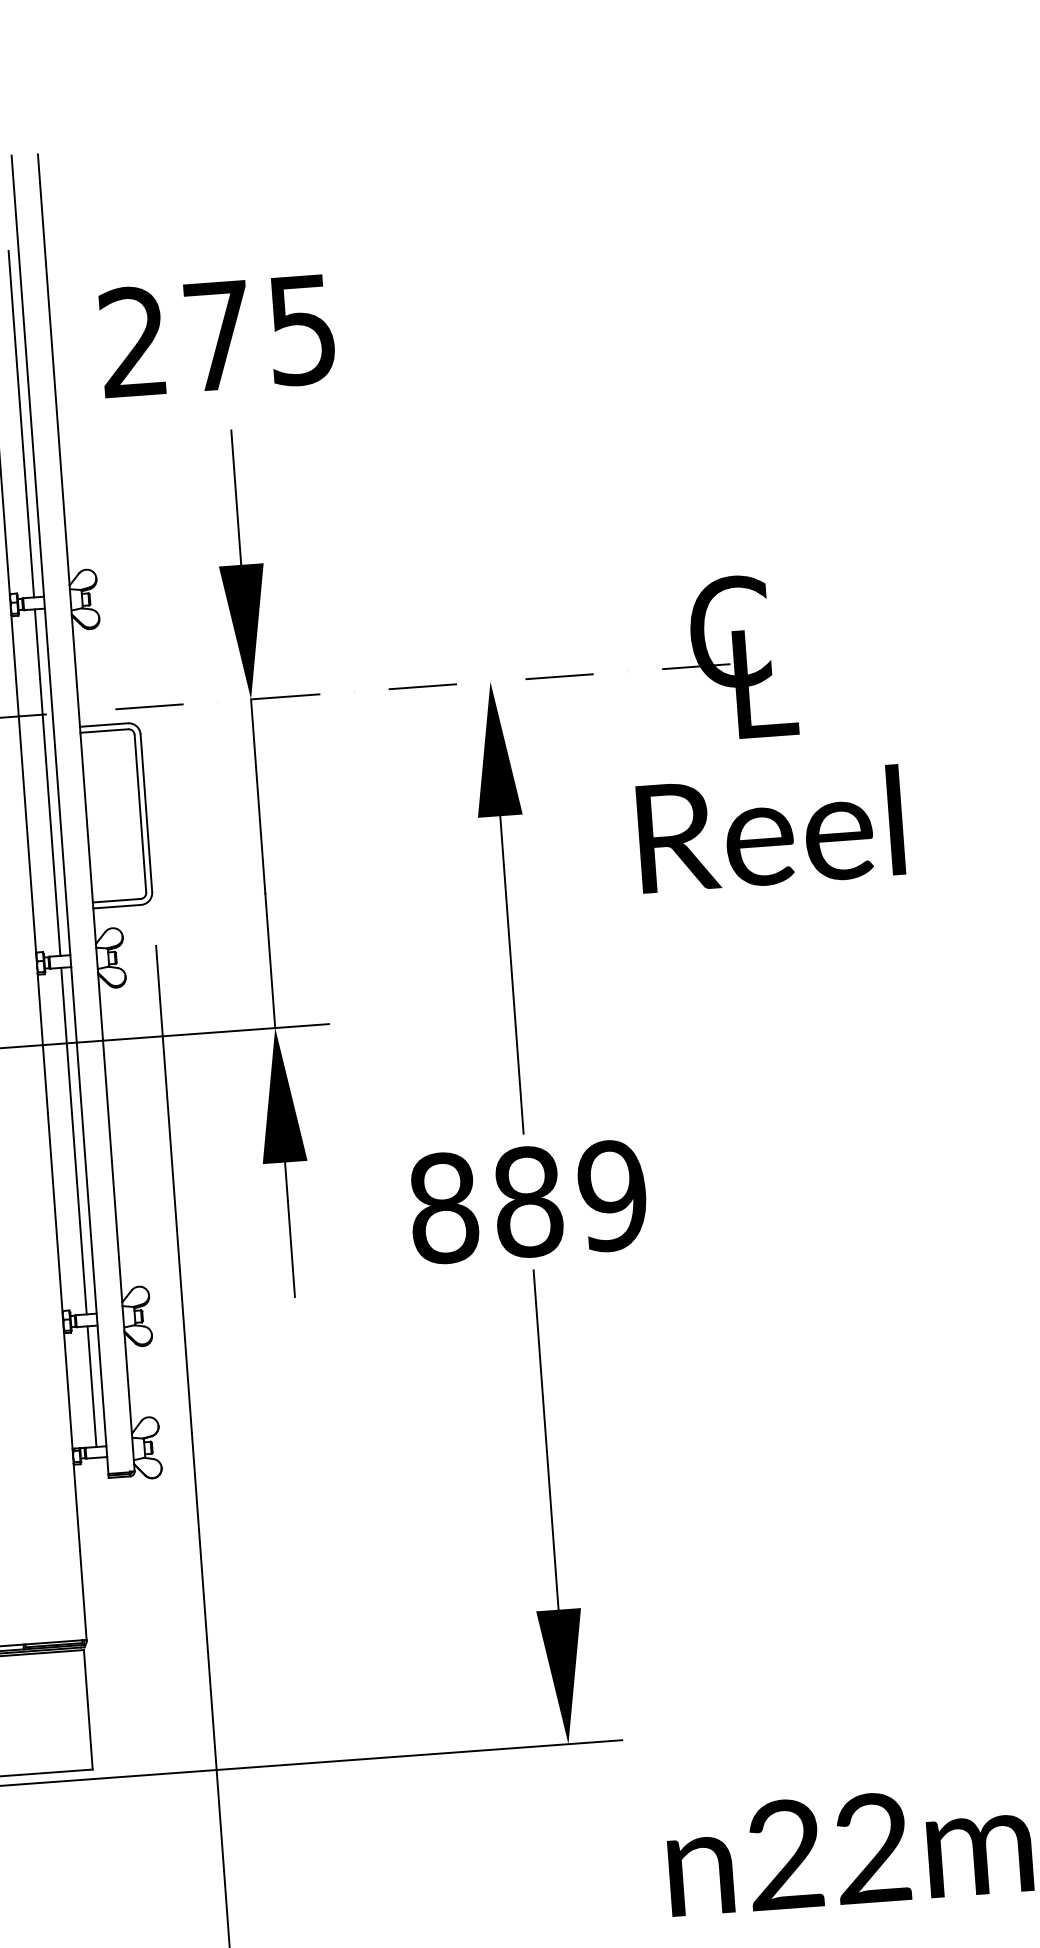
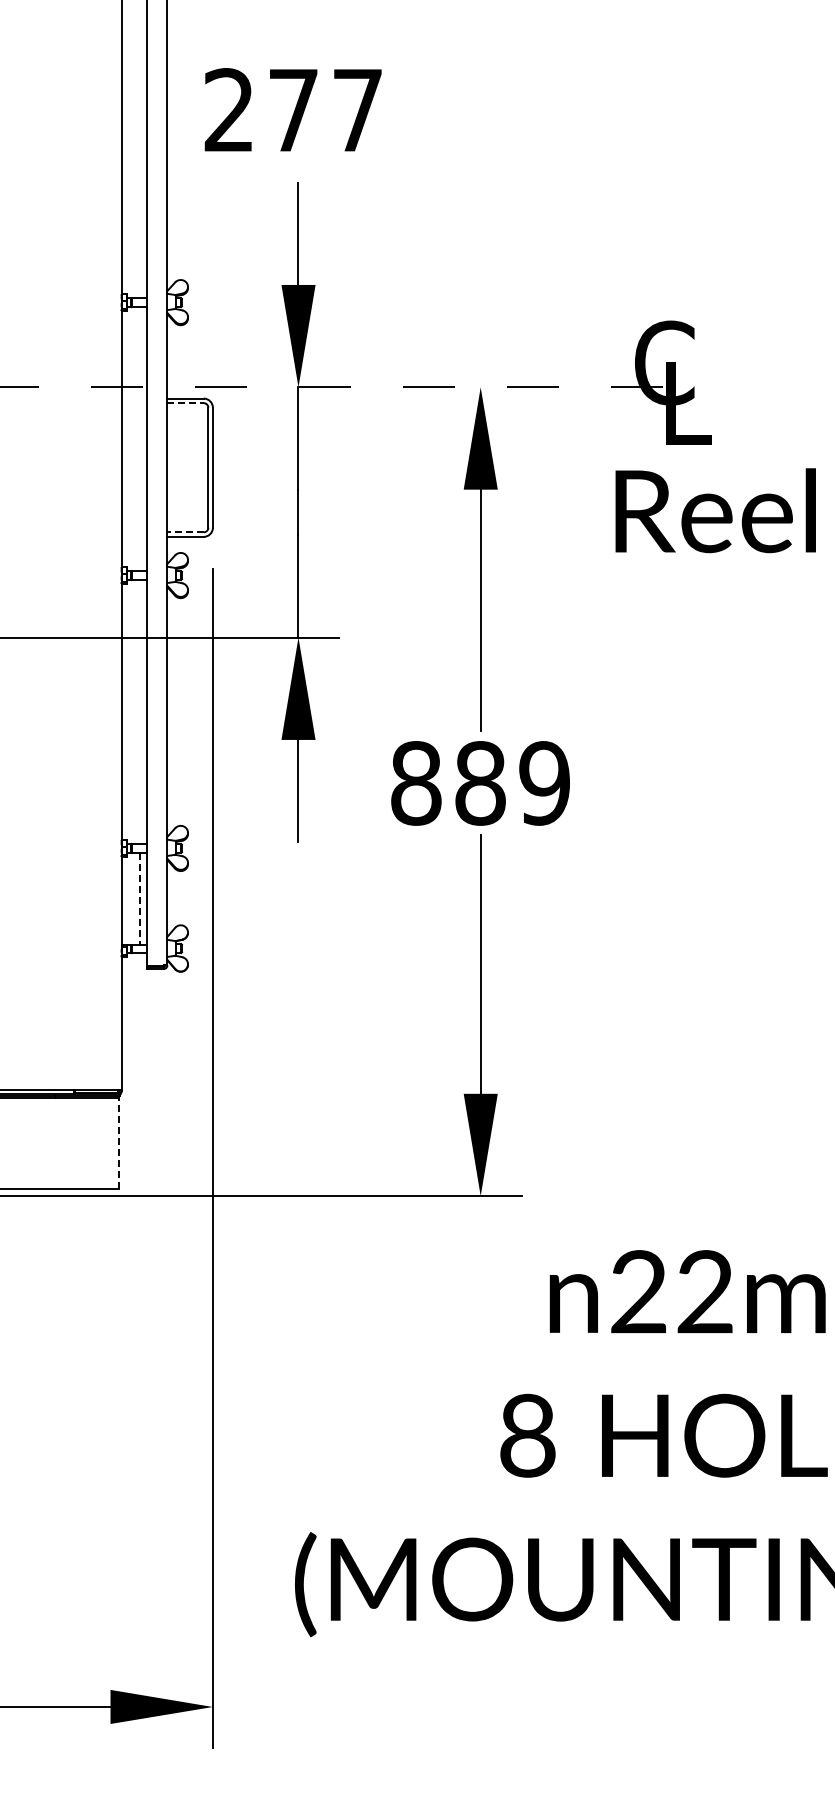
text: (301, 330) -> (357, 110), 275 -> 277
line: (20, 424) -> (139, 166), removed
line: (105, 731) -> (186, 403), solid -> dashed
line: (47, 783) -> (139, 439), removed
text: (770, 829) -> (715, 510), moved
line: (116, 900) -> (185, 532), solid -> dashed
line: (73, 1140) -> (139, 711), removed
line: (91, 1386) -> (139, 898), solid -> dashed
line: (88, 1708) -> (119, 1142), solid -> dashed

